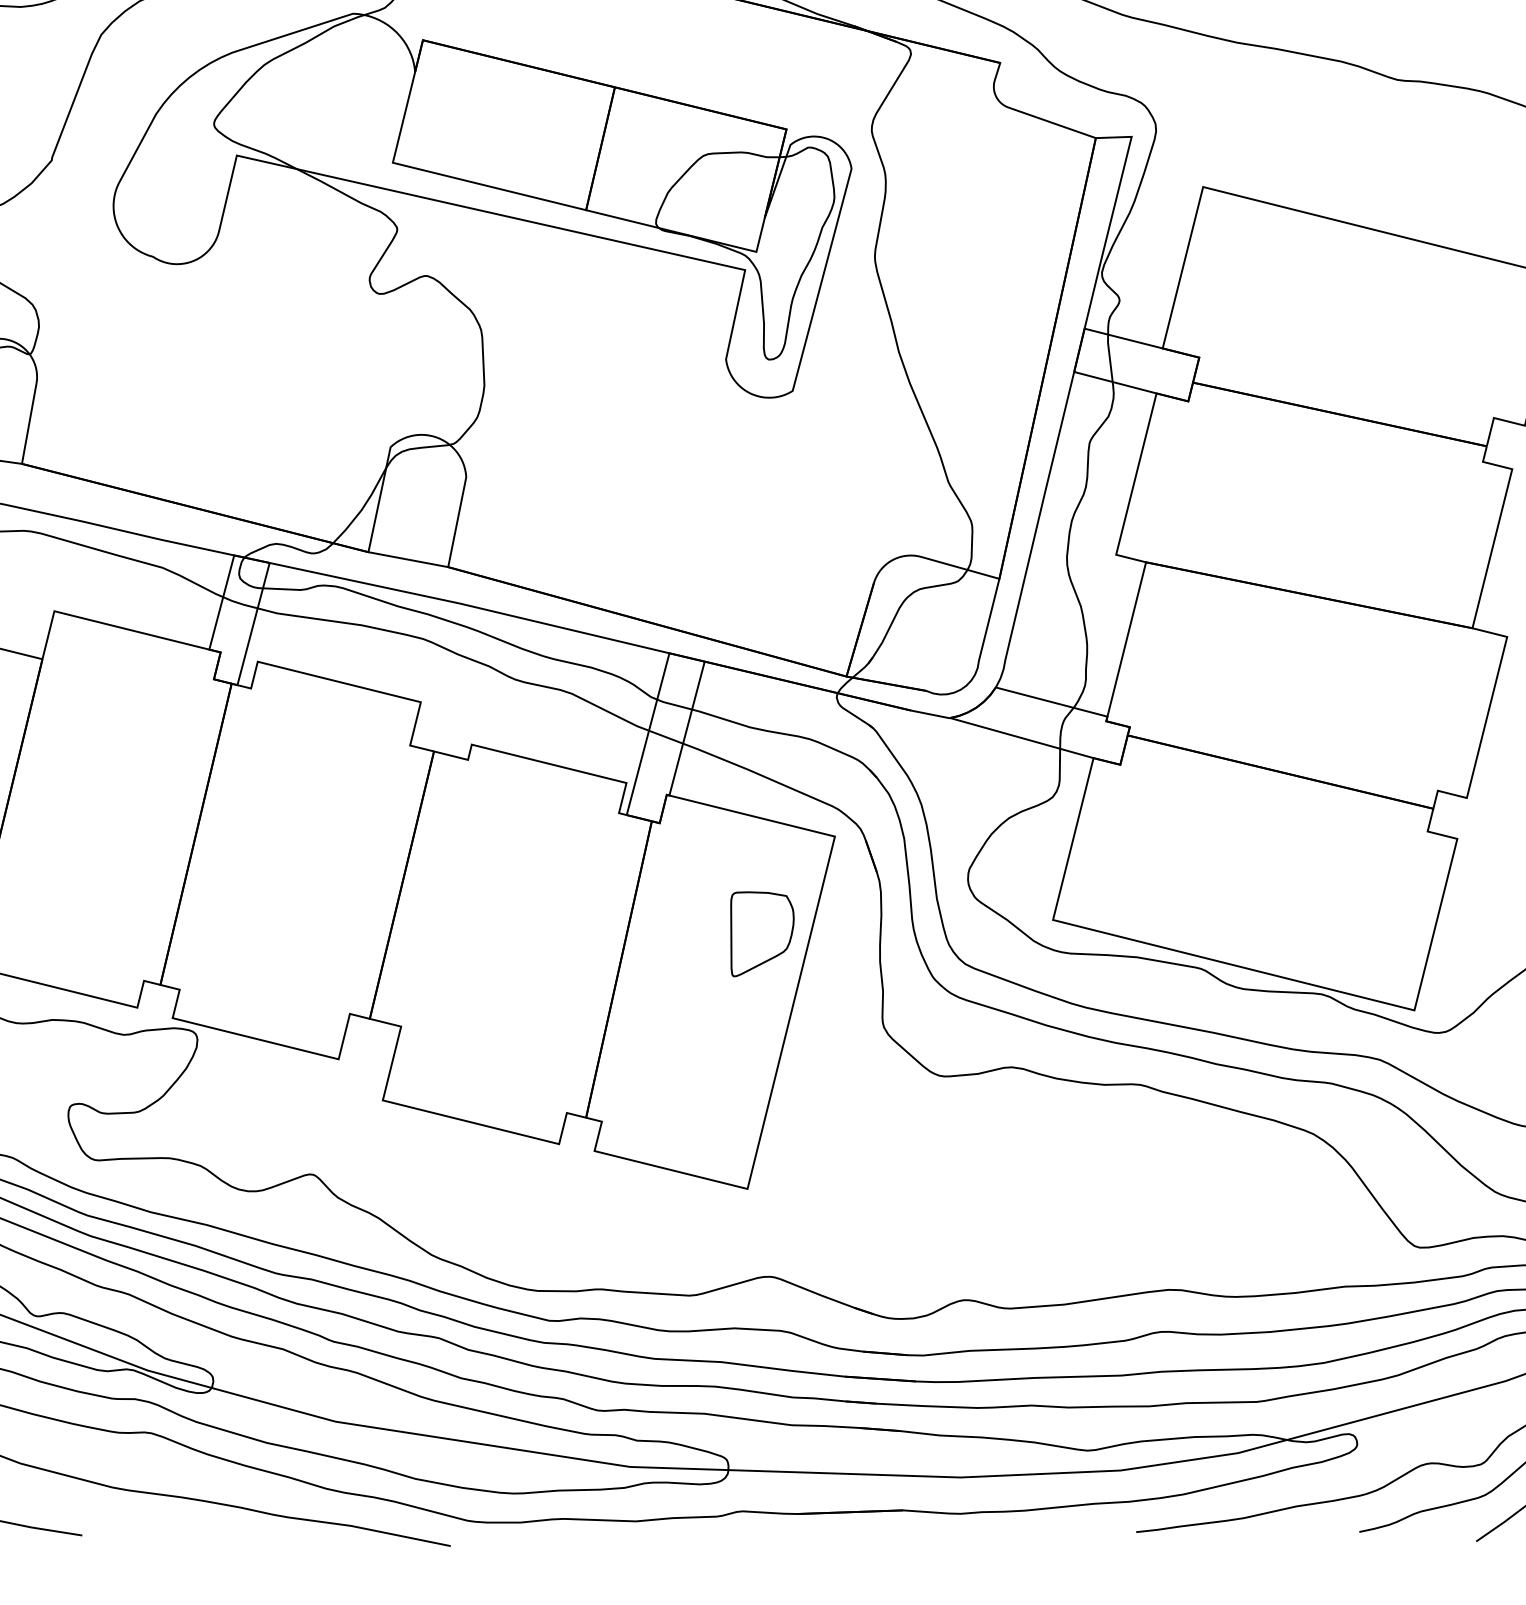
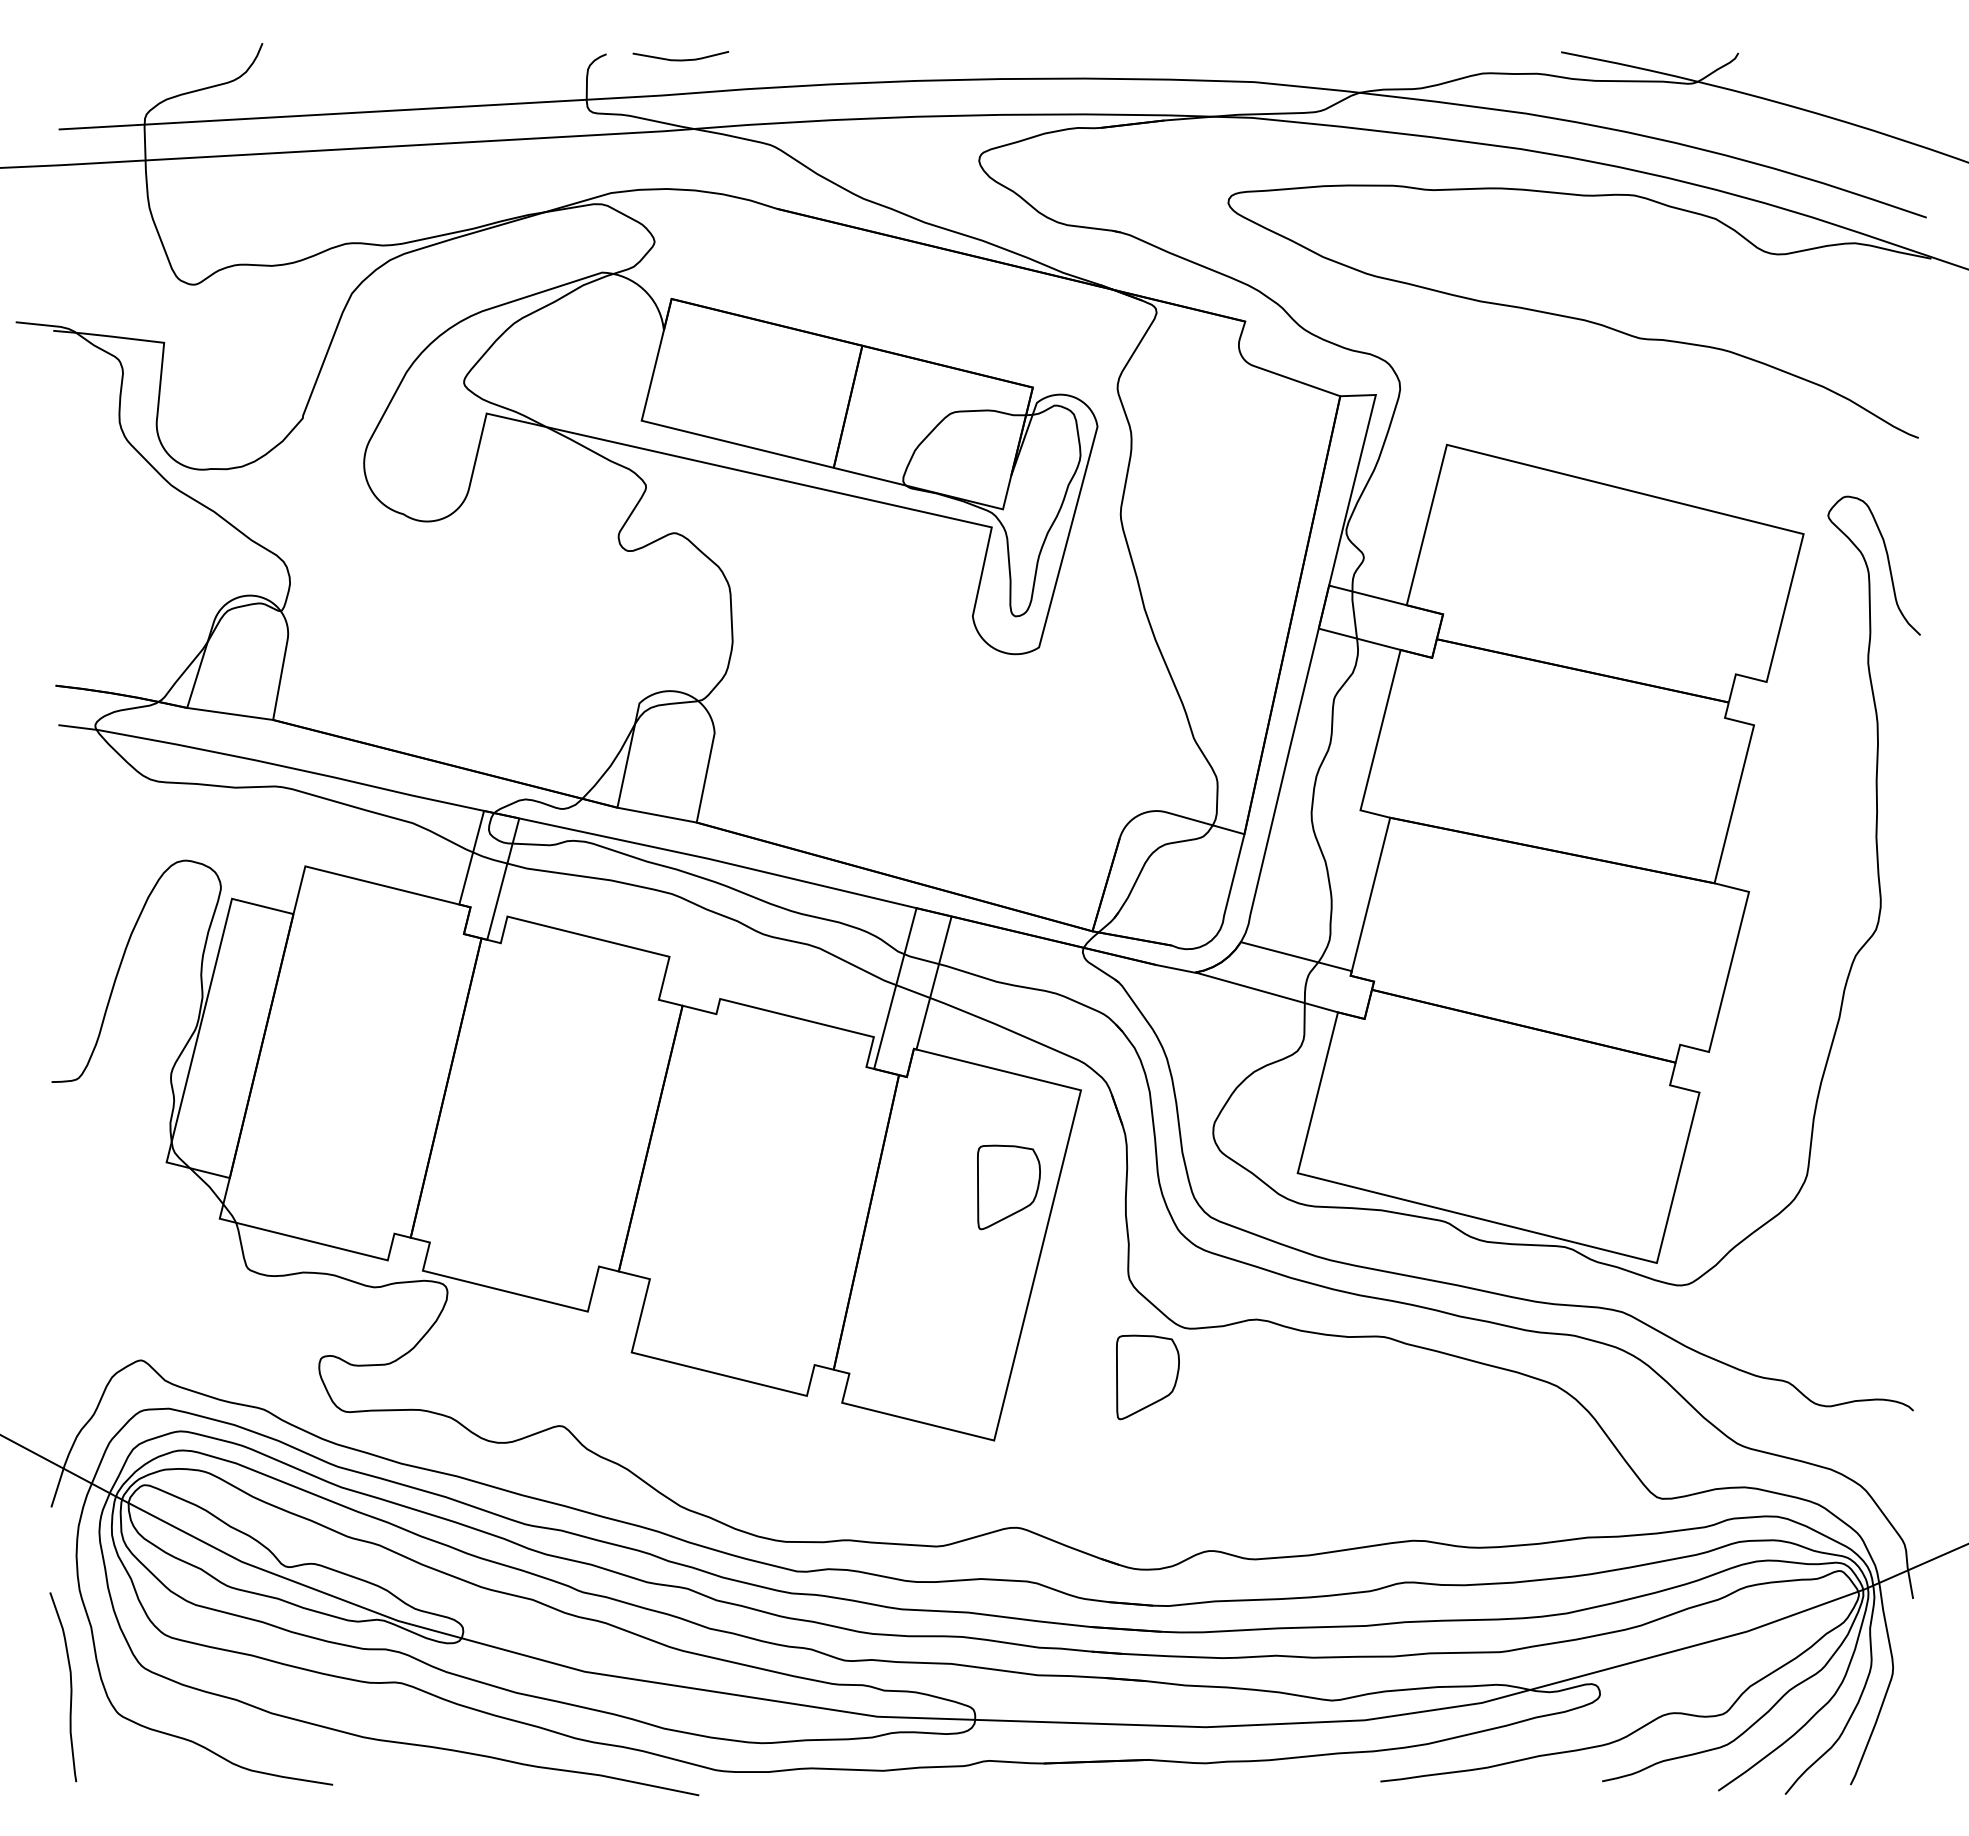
part: (901, 1125) -> (1147, 1377), added

